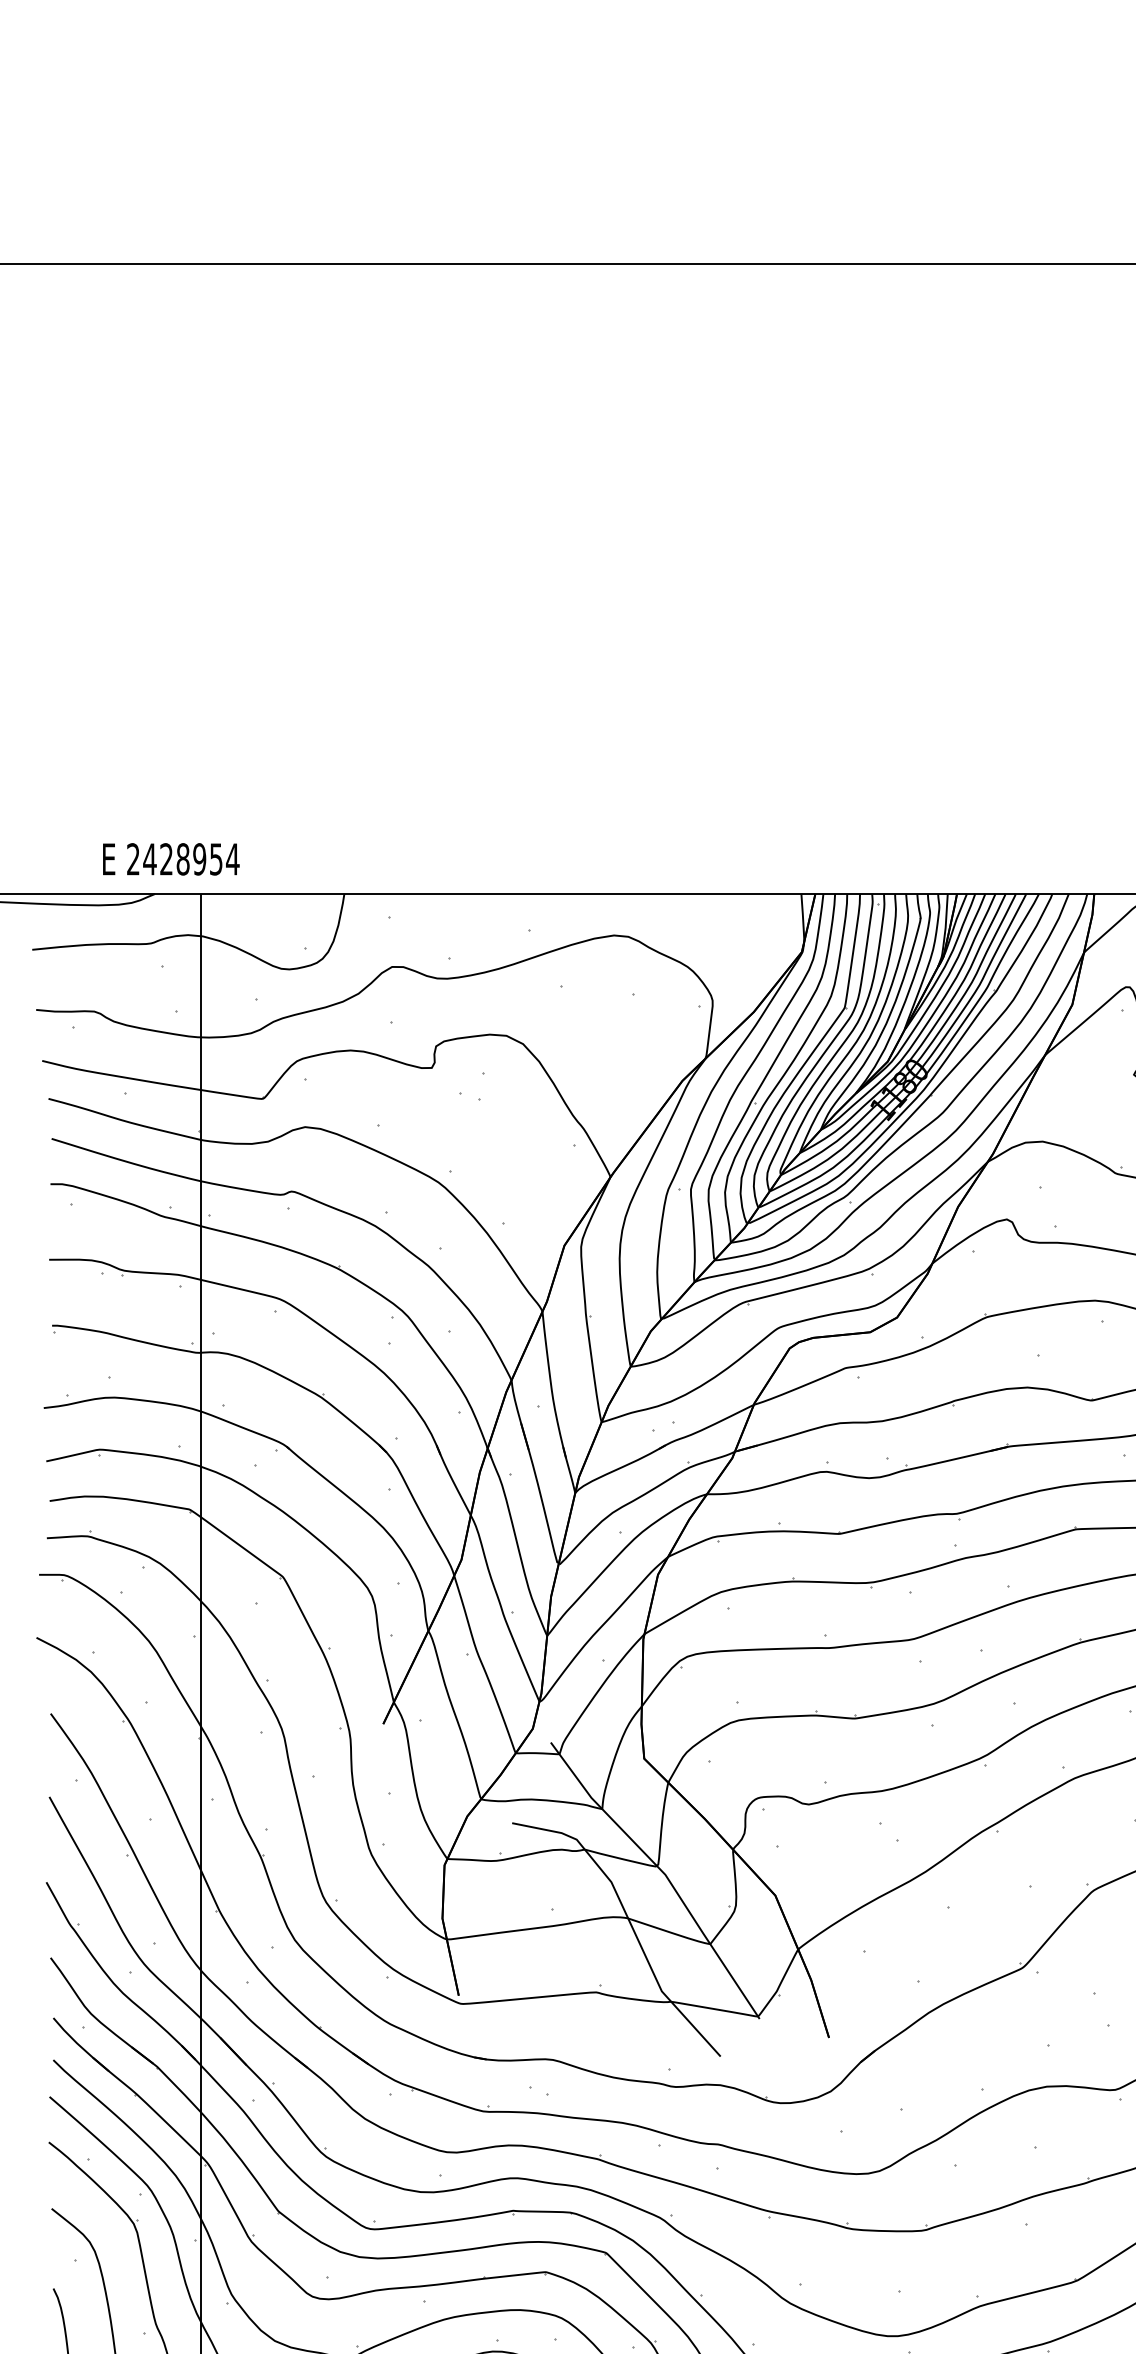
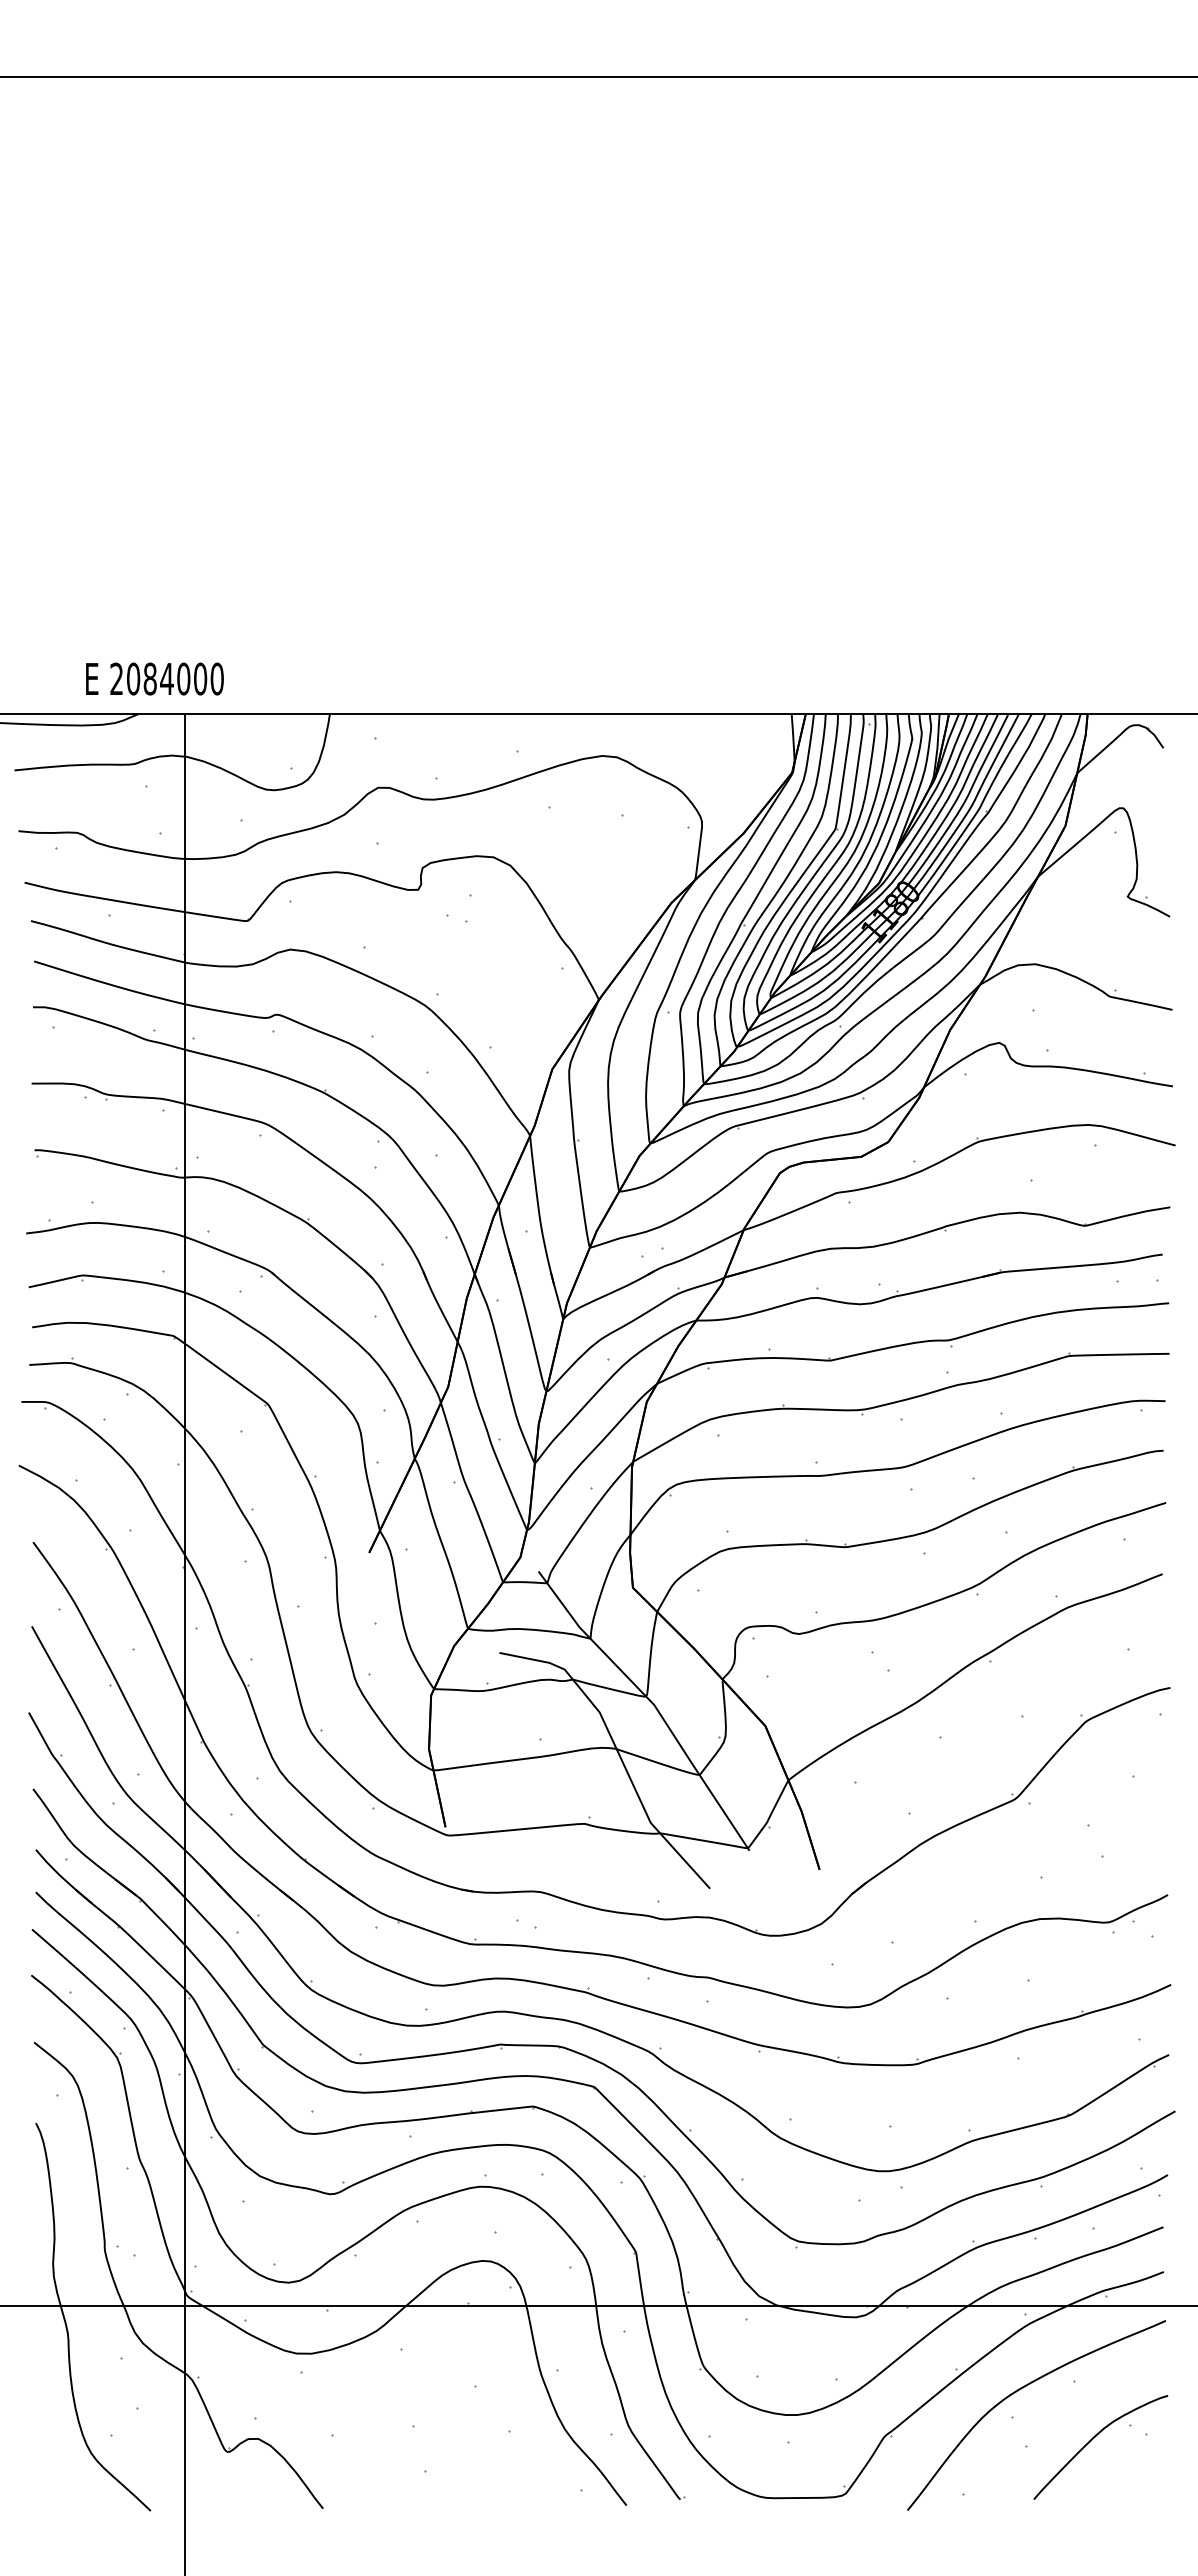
text: (191, 858) -> (175, 678), 2428954 -> 2084000

